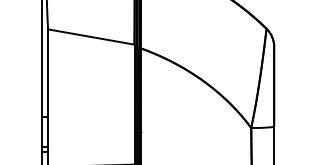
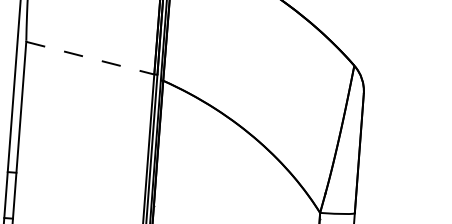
line: (91, 37) -> (90, 58), solid -> dashed

